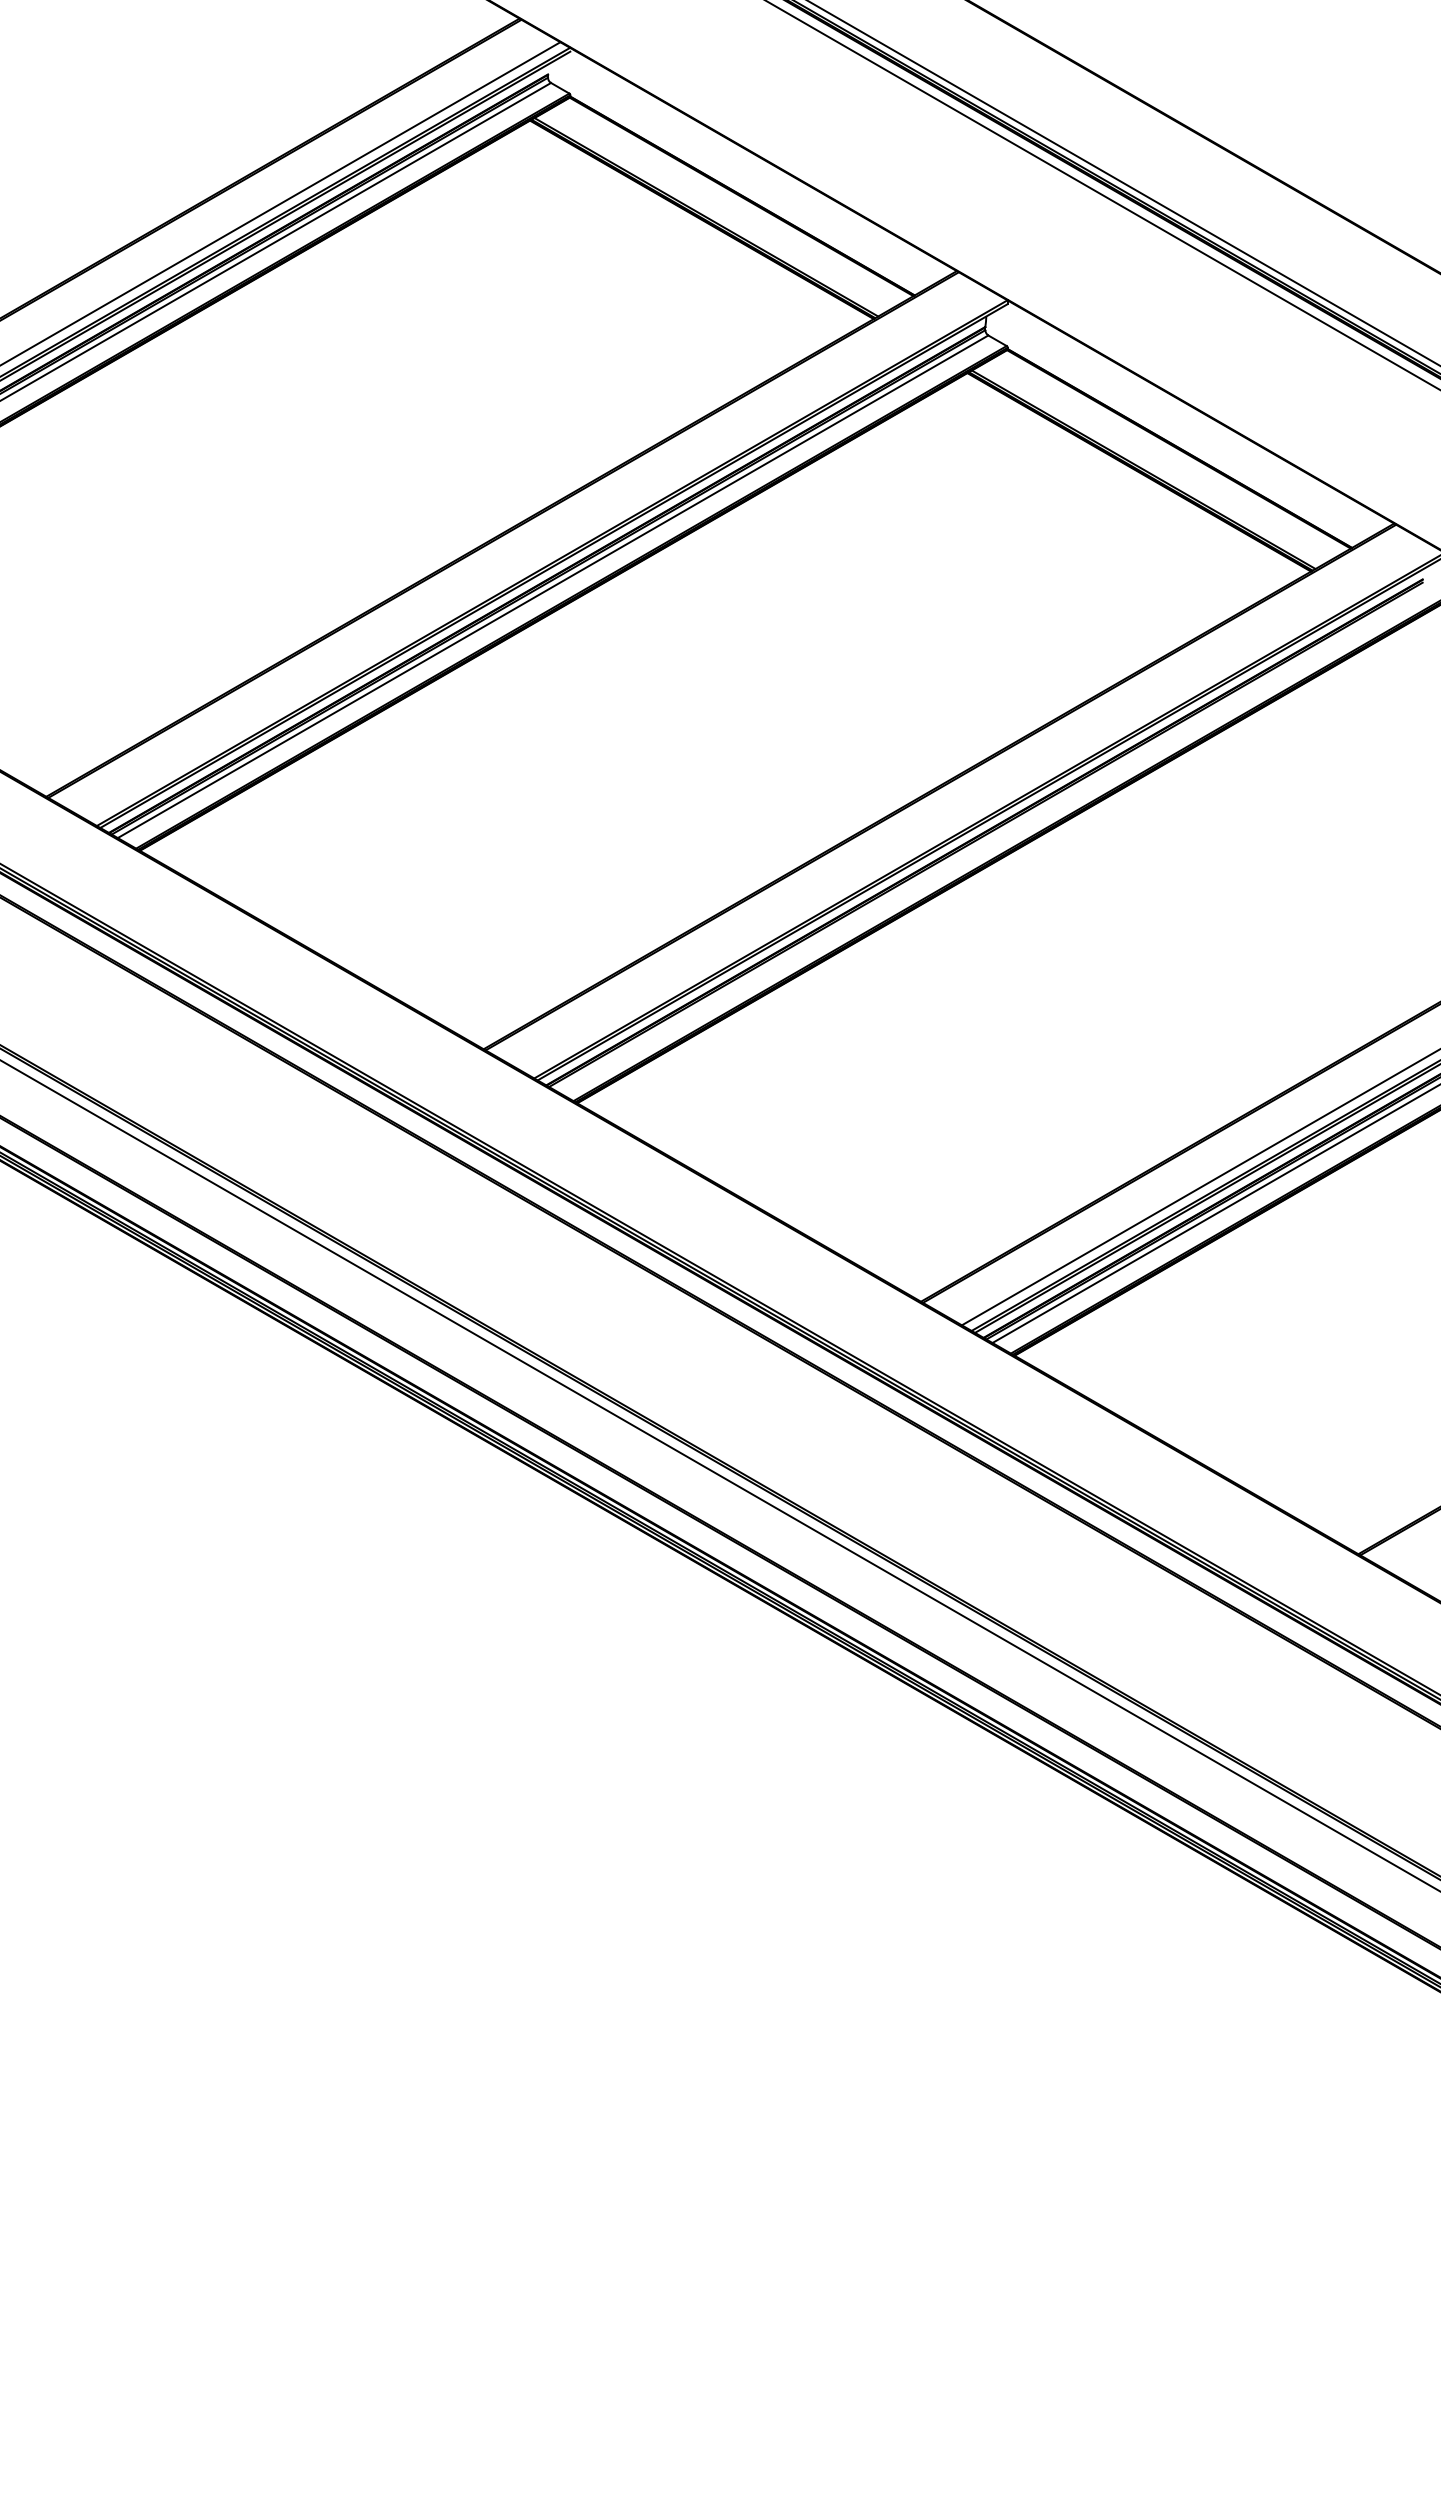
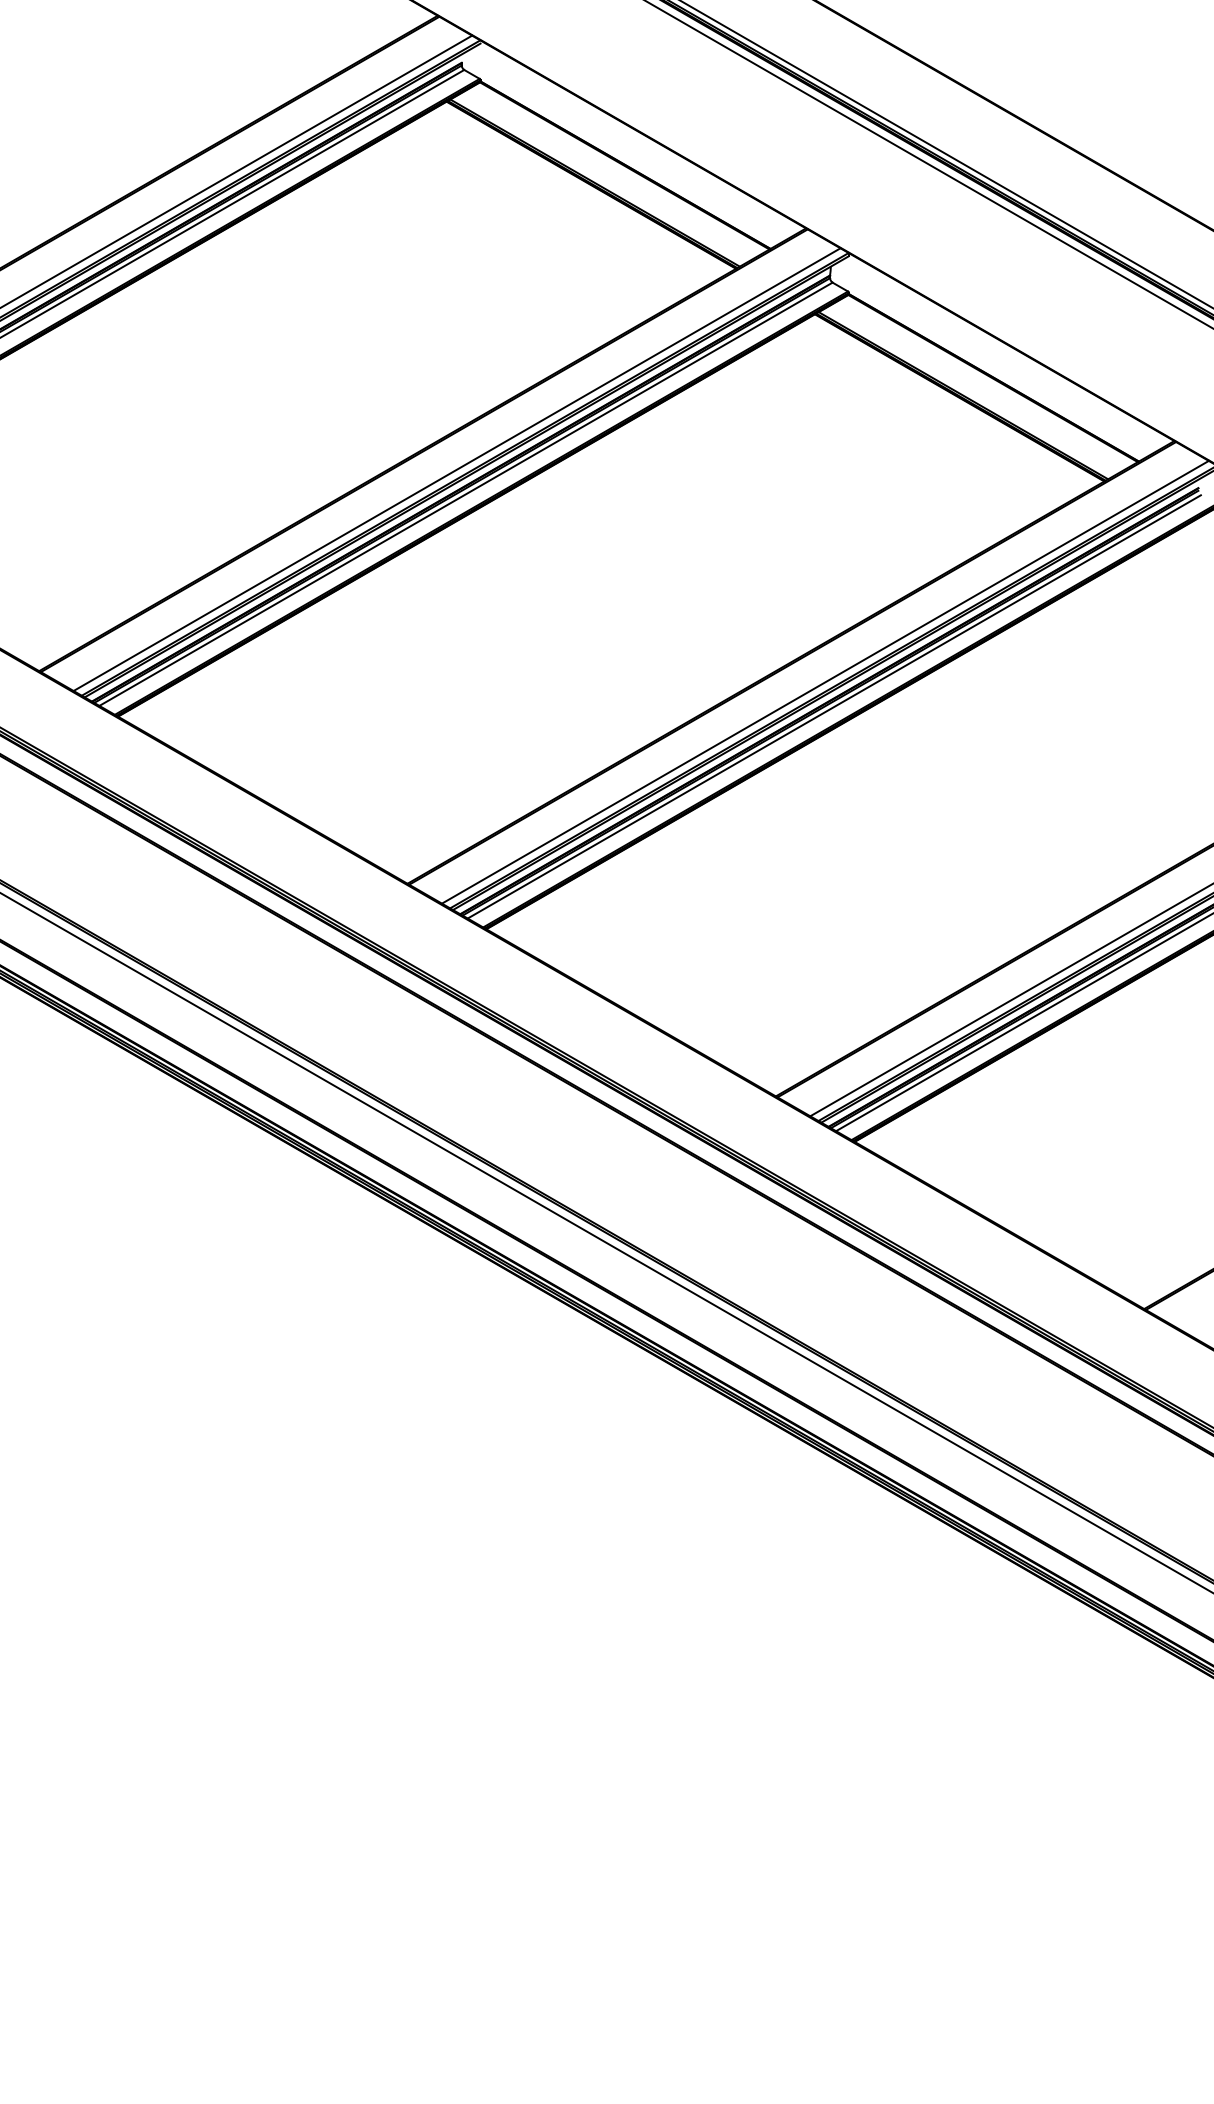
line: (542, 557) -> (457, 469), added
line: (979, 809) -> (825, 681), added
line: (990, 838) -> (834, 706), added

